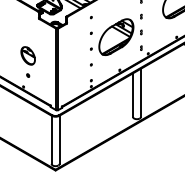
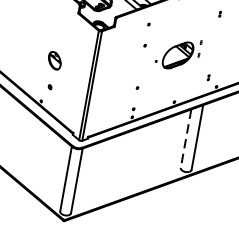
part: (116, 34) -> (178, 53), size x0.6
part: (27, 55) -> (54, 60), size x0.7
line: (132, 95) -> (185, 139), solid -> dashed

